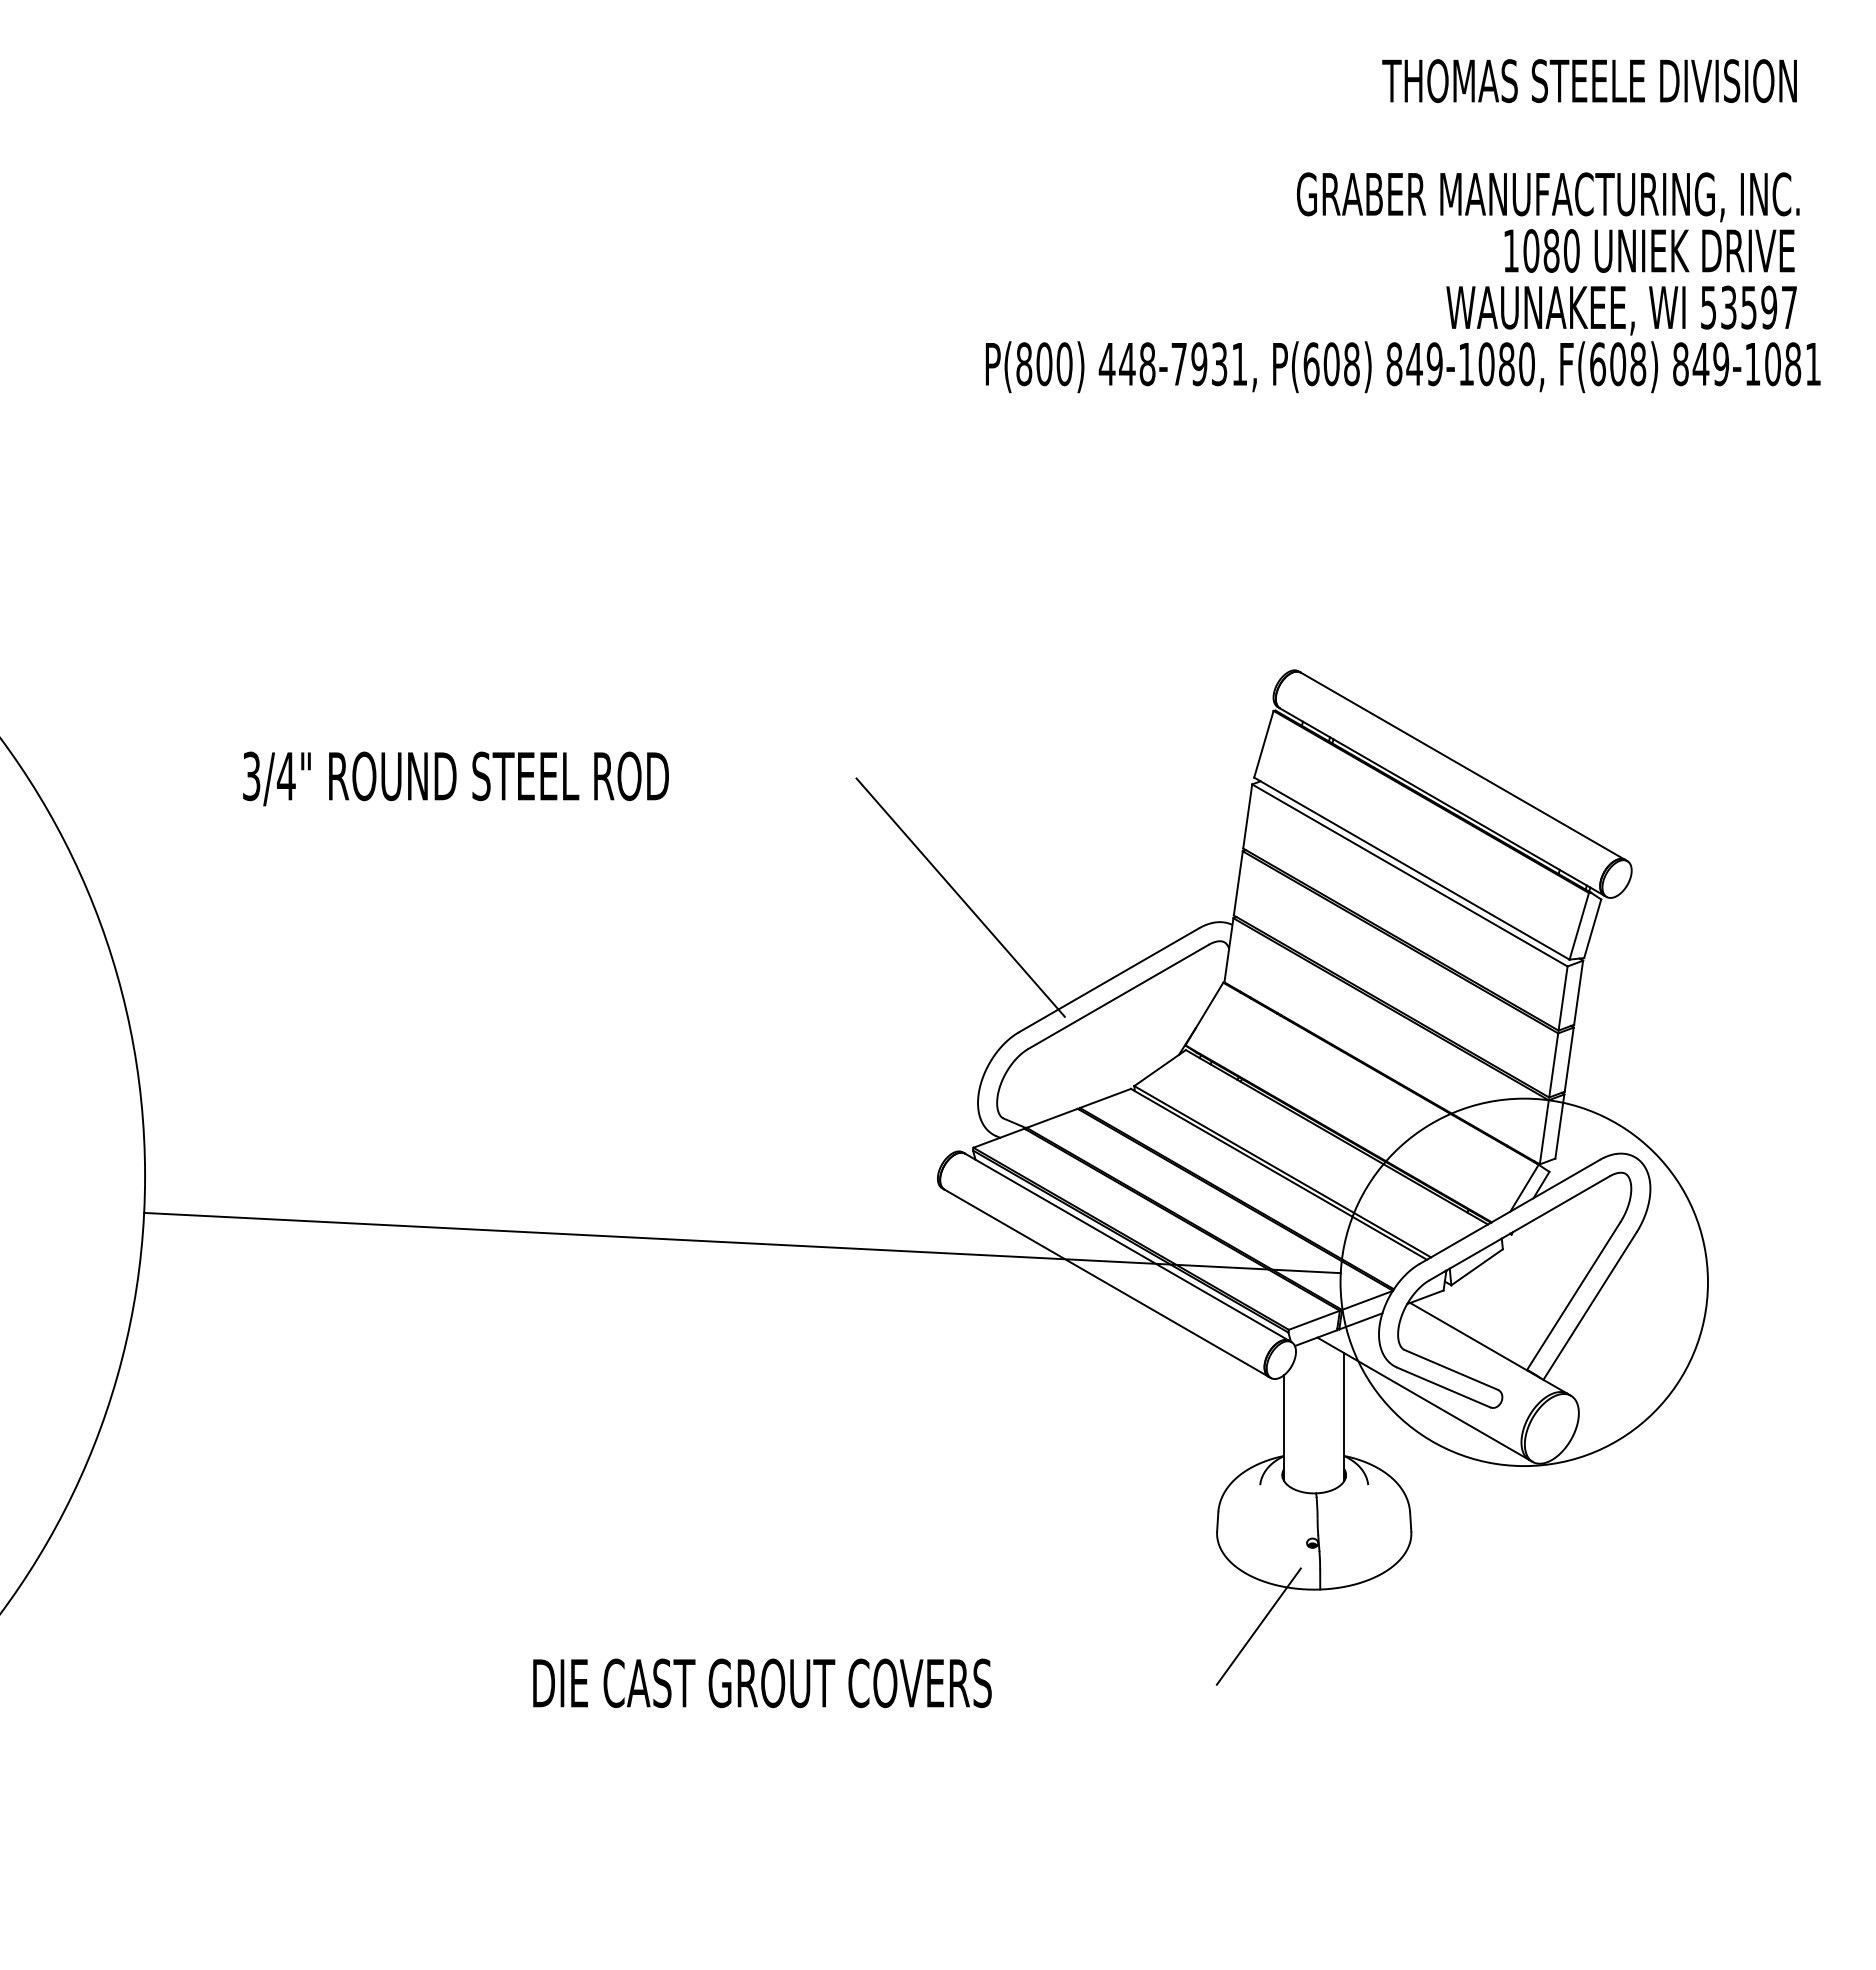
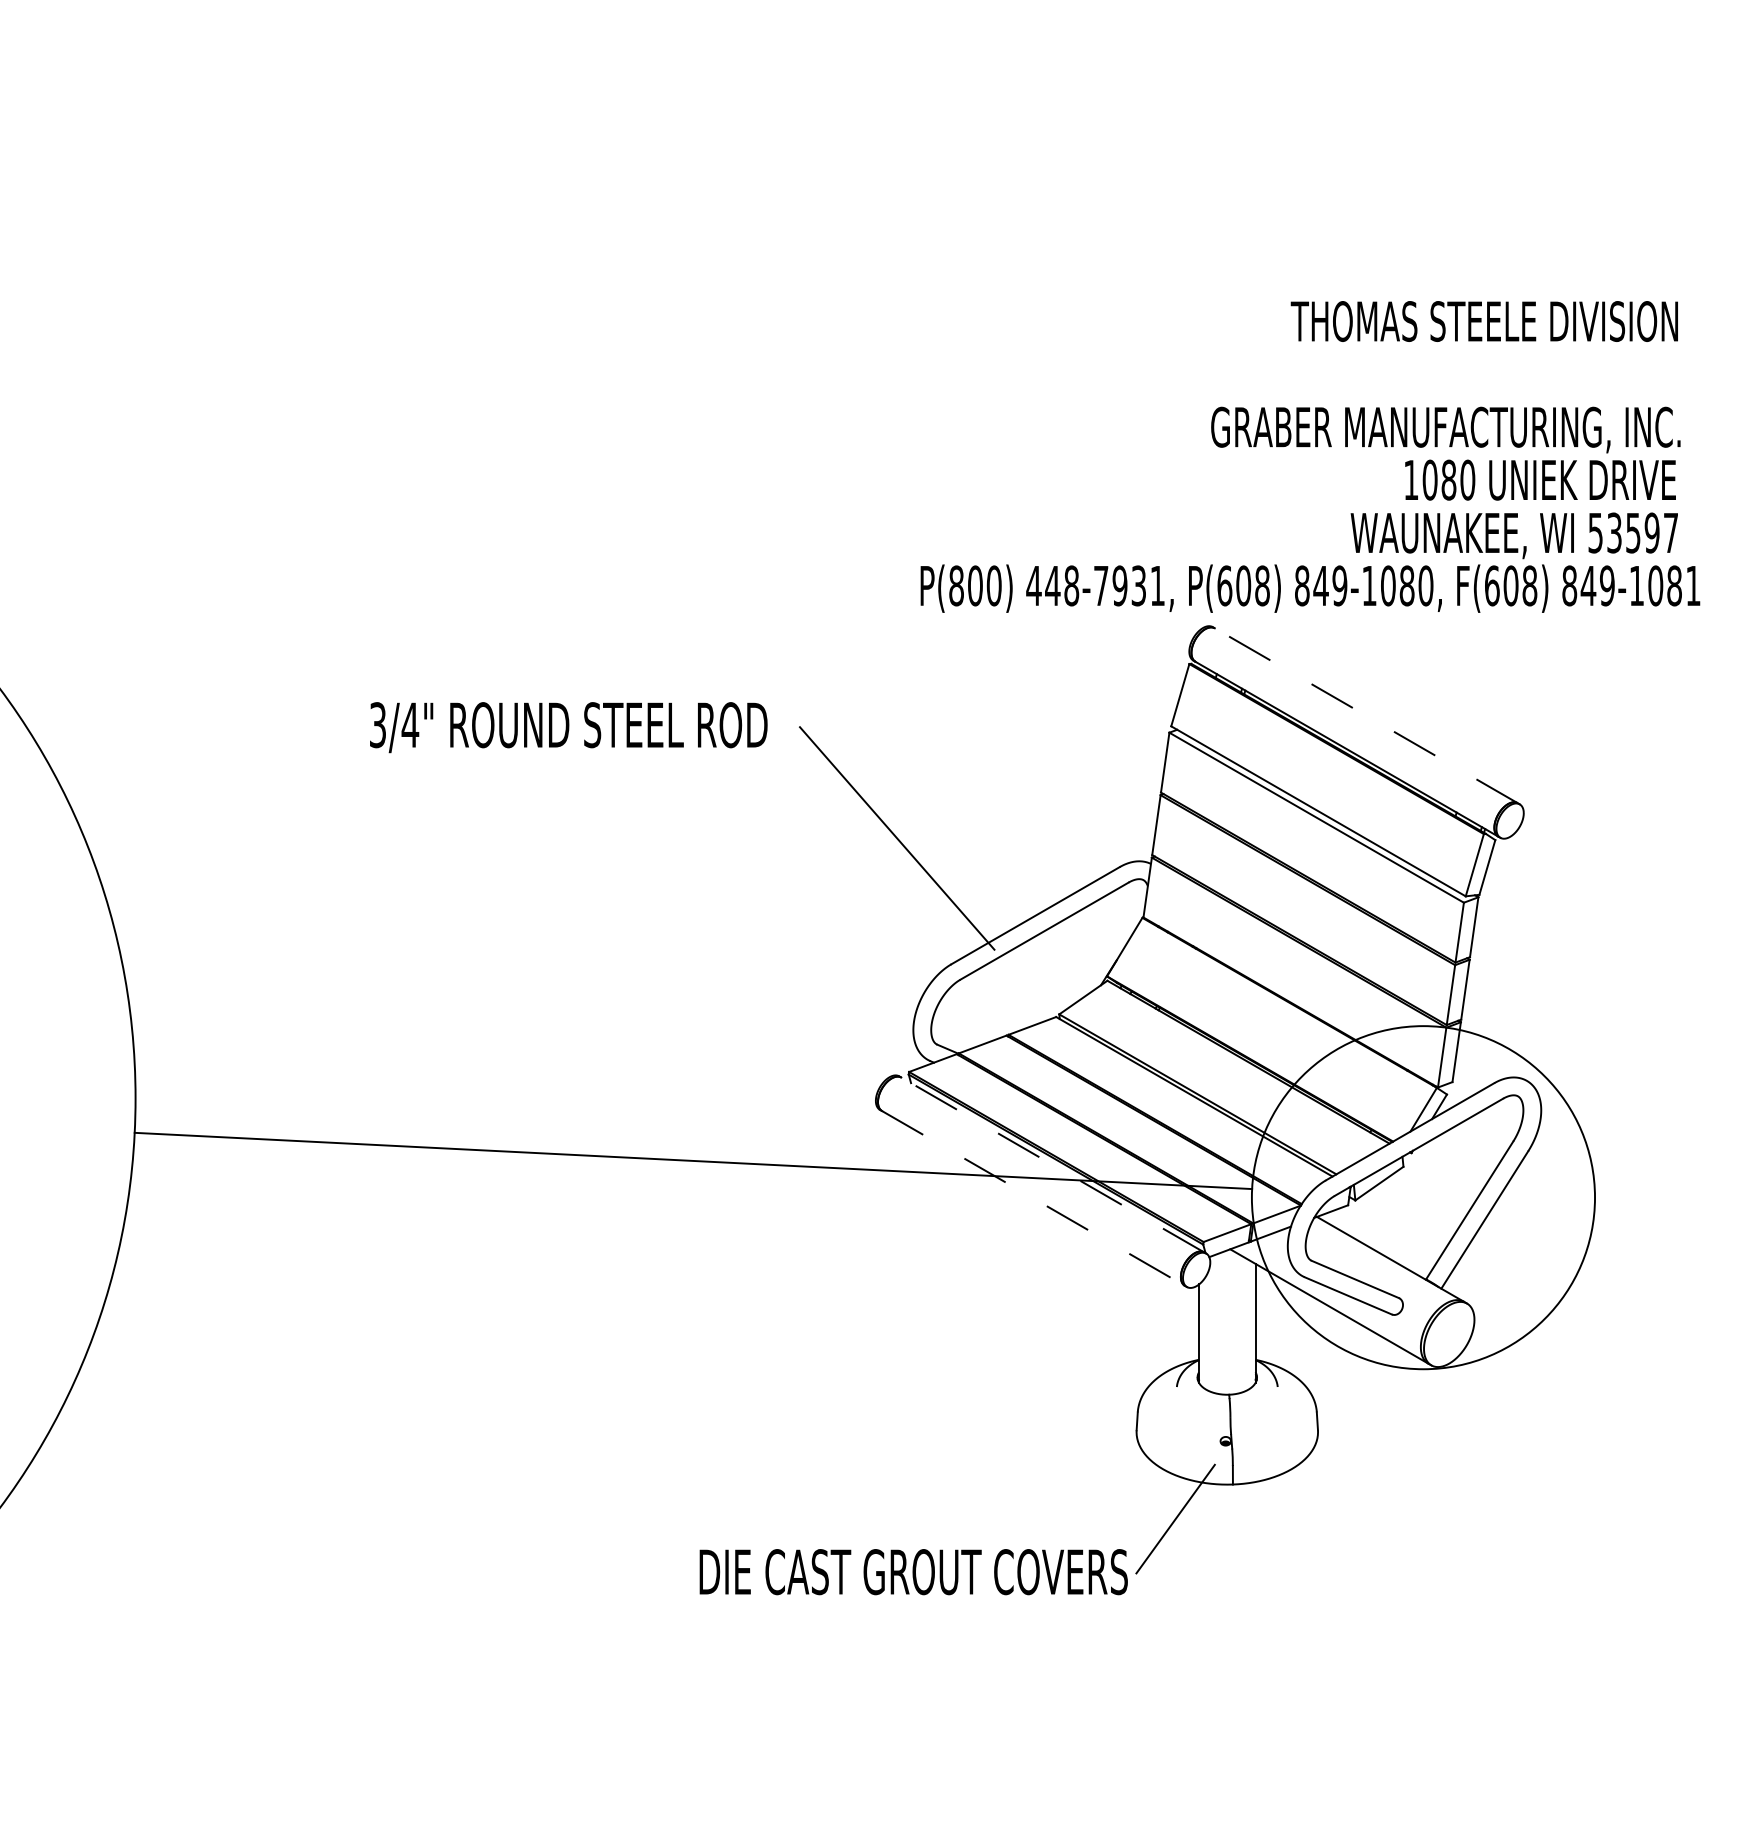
text: (1403, 226) -> (1310, 457), moved
line: (1462, 765) -> (1365, 715), solid -> dashed
text: (455, 778) -> (568, 727), moved
line: (1126, 1247) -> (1052, 1165), solid -> dashed
line: (1107, 1283) -> (1034, 1198), solid -> dashed
text: (762, 1683) -> (913, 1572), moved

